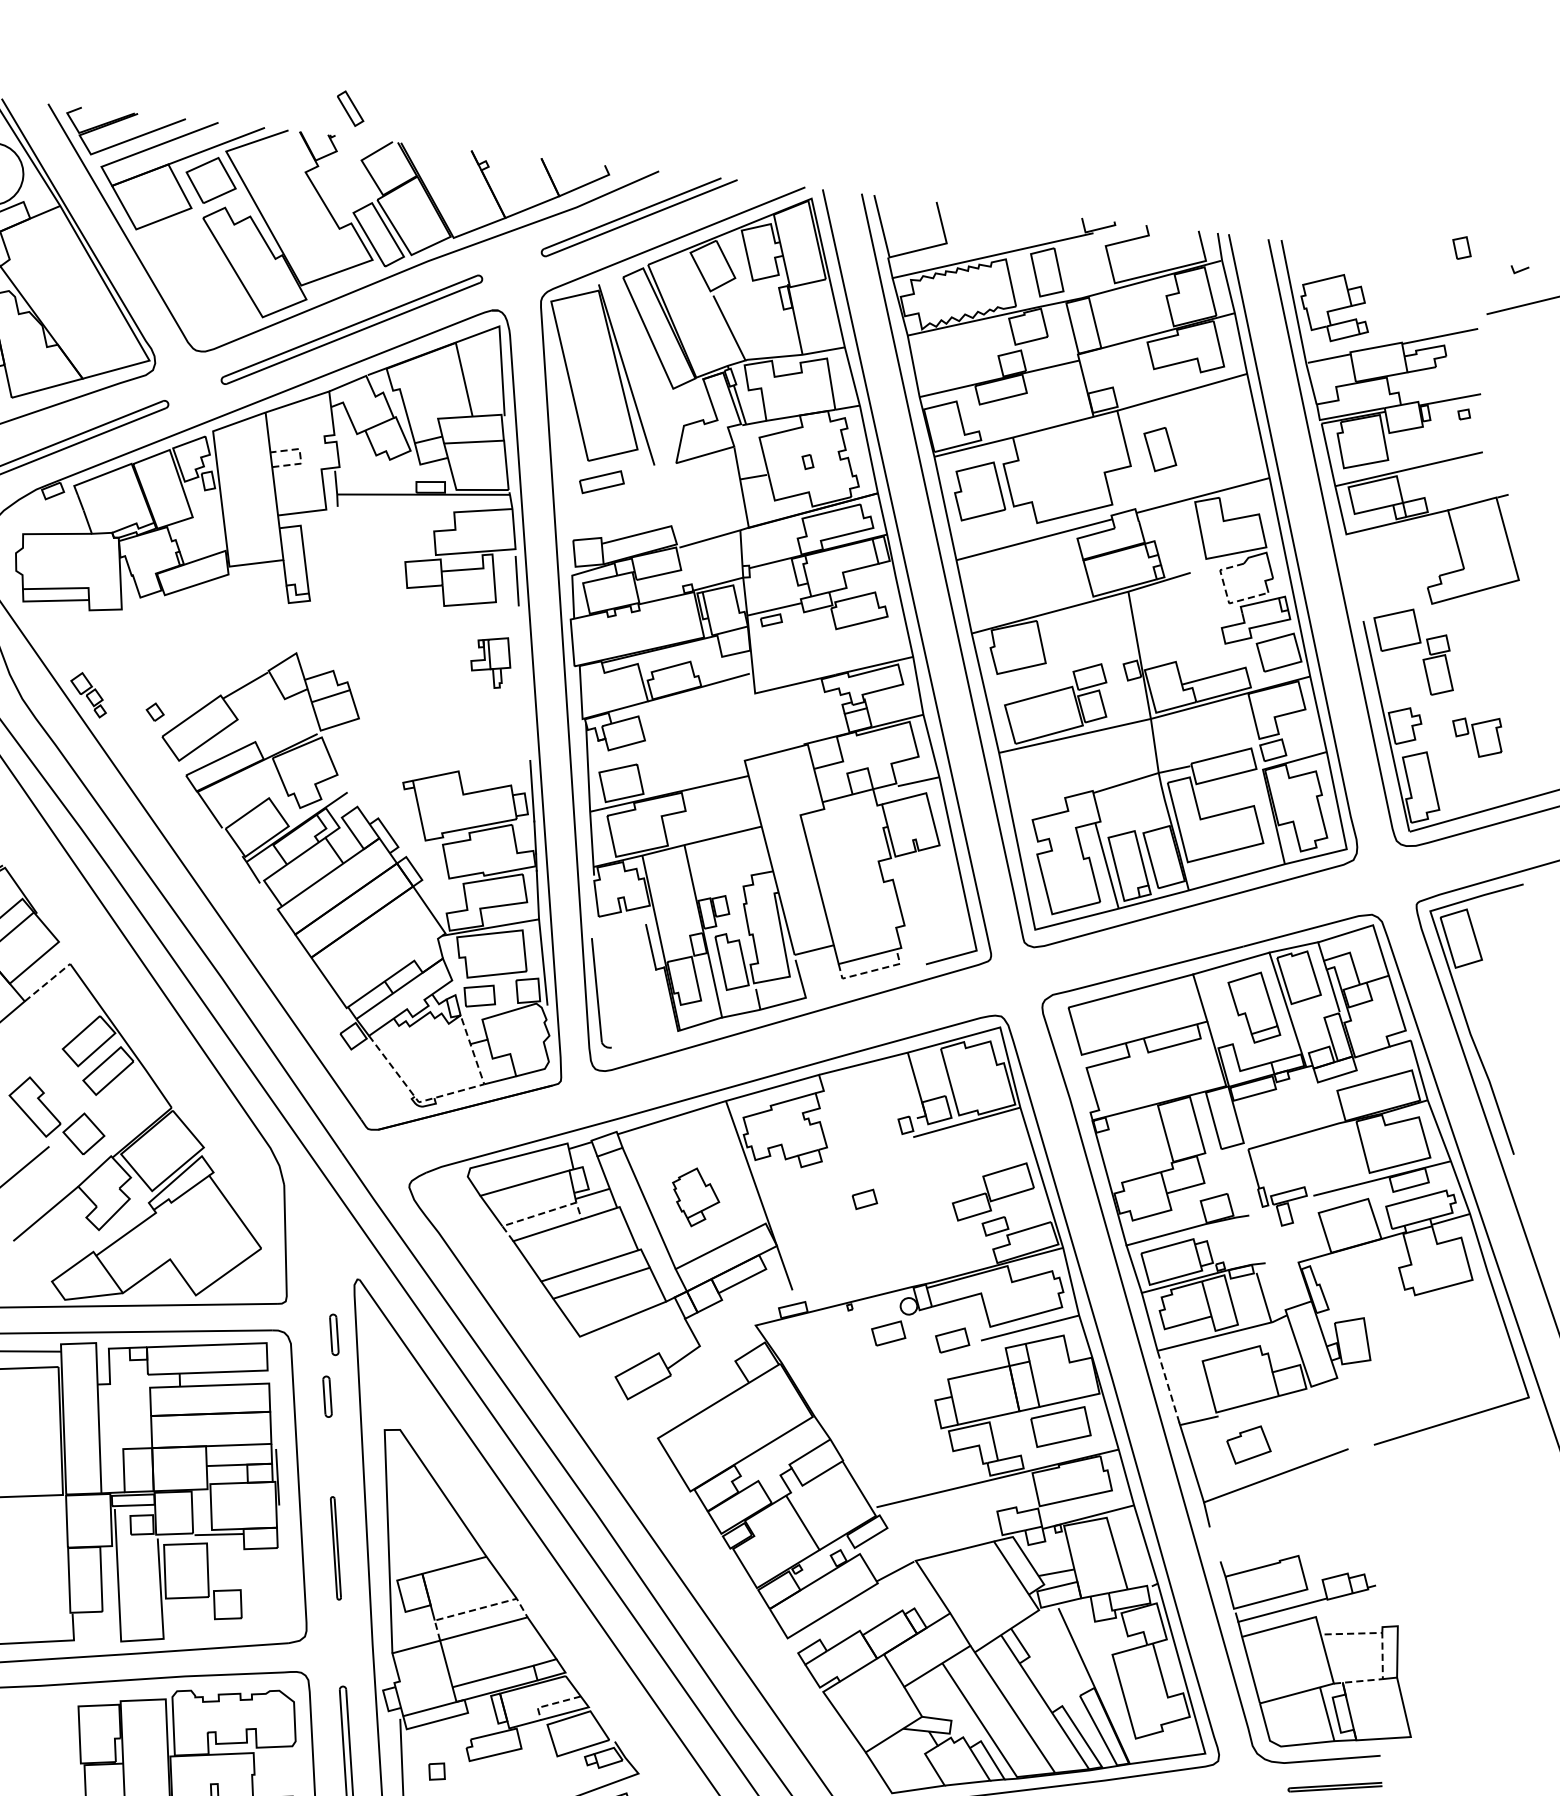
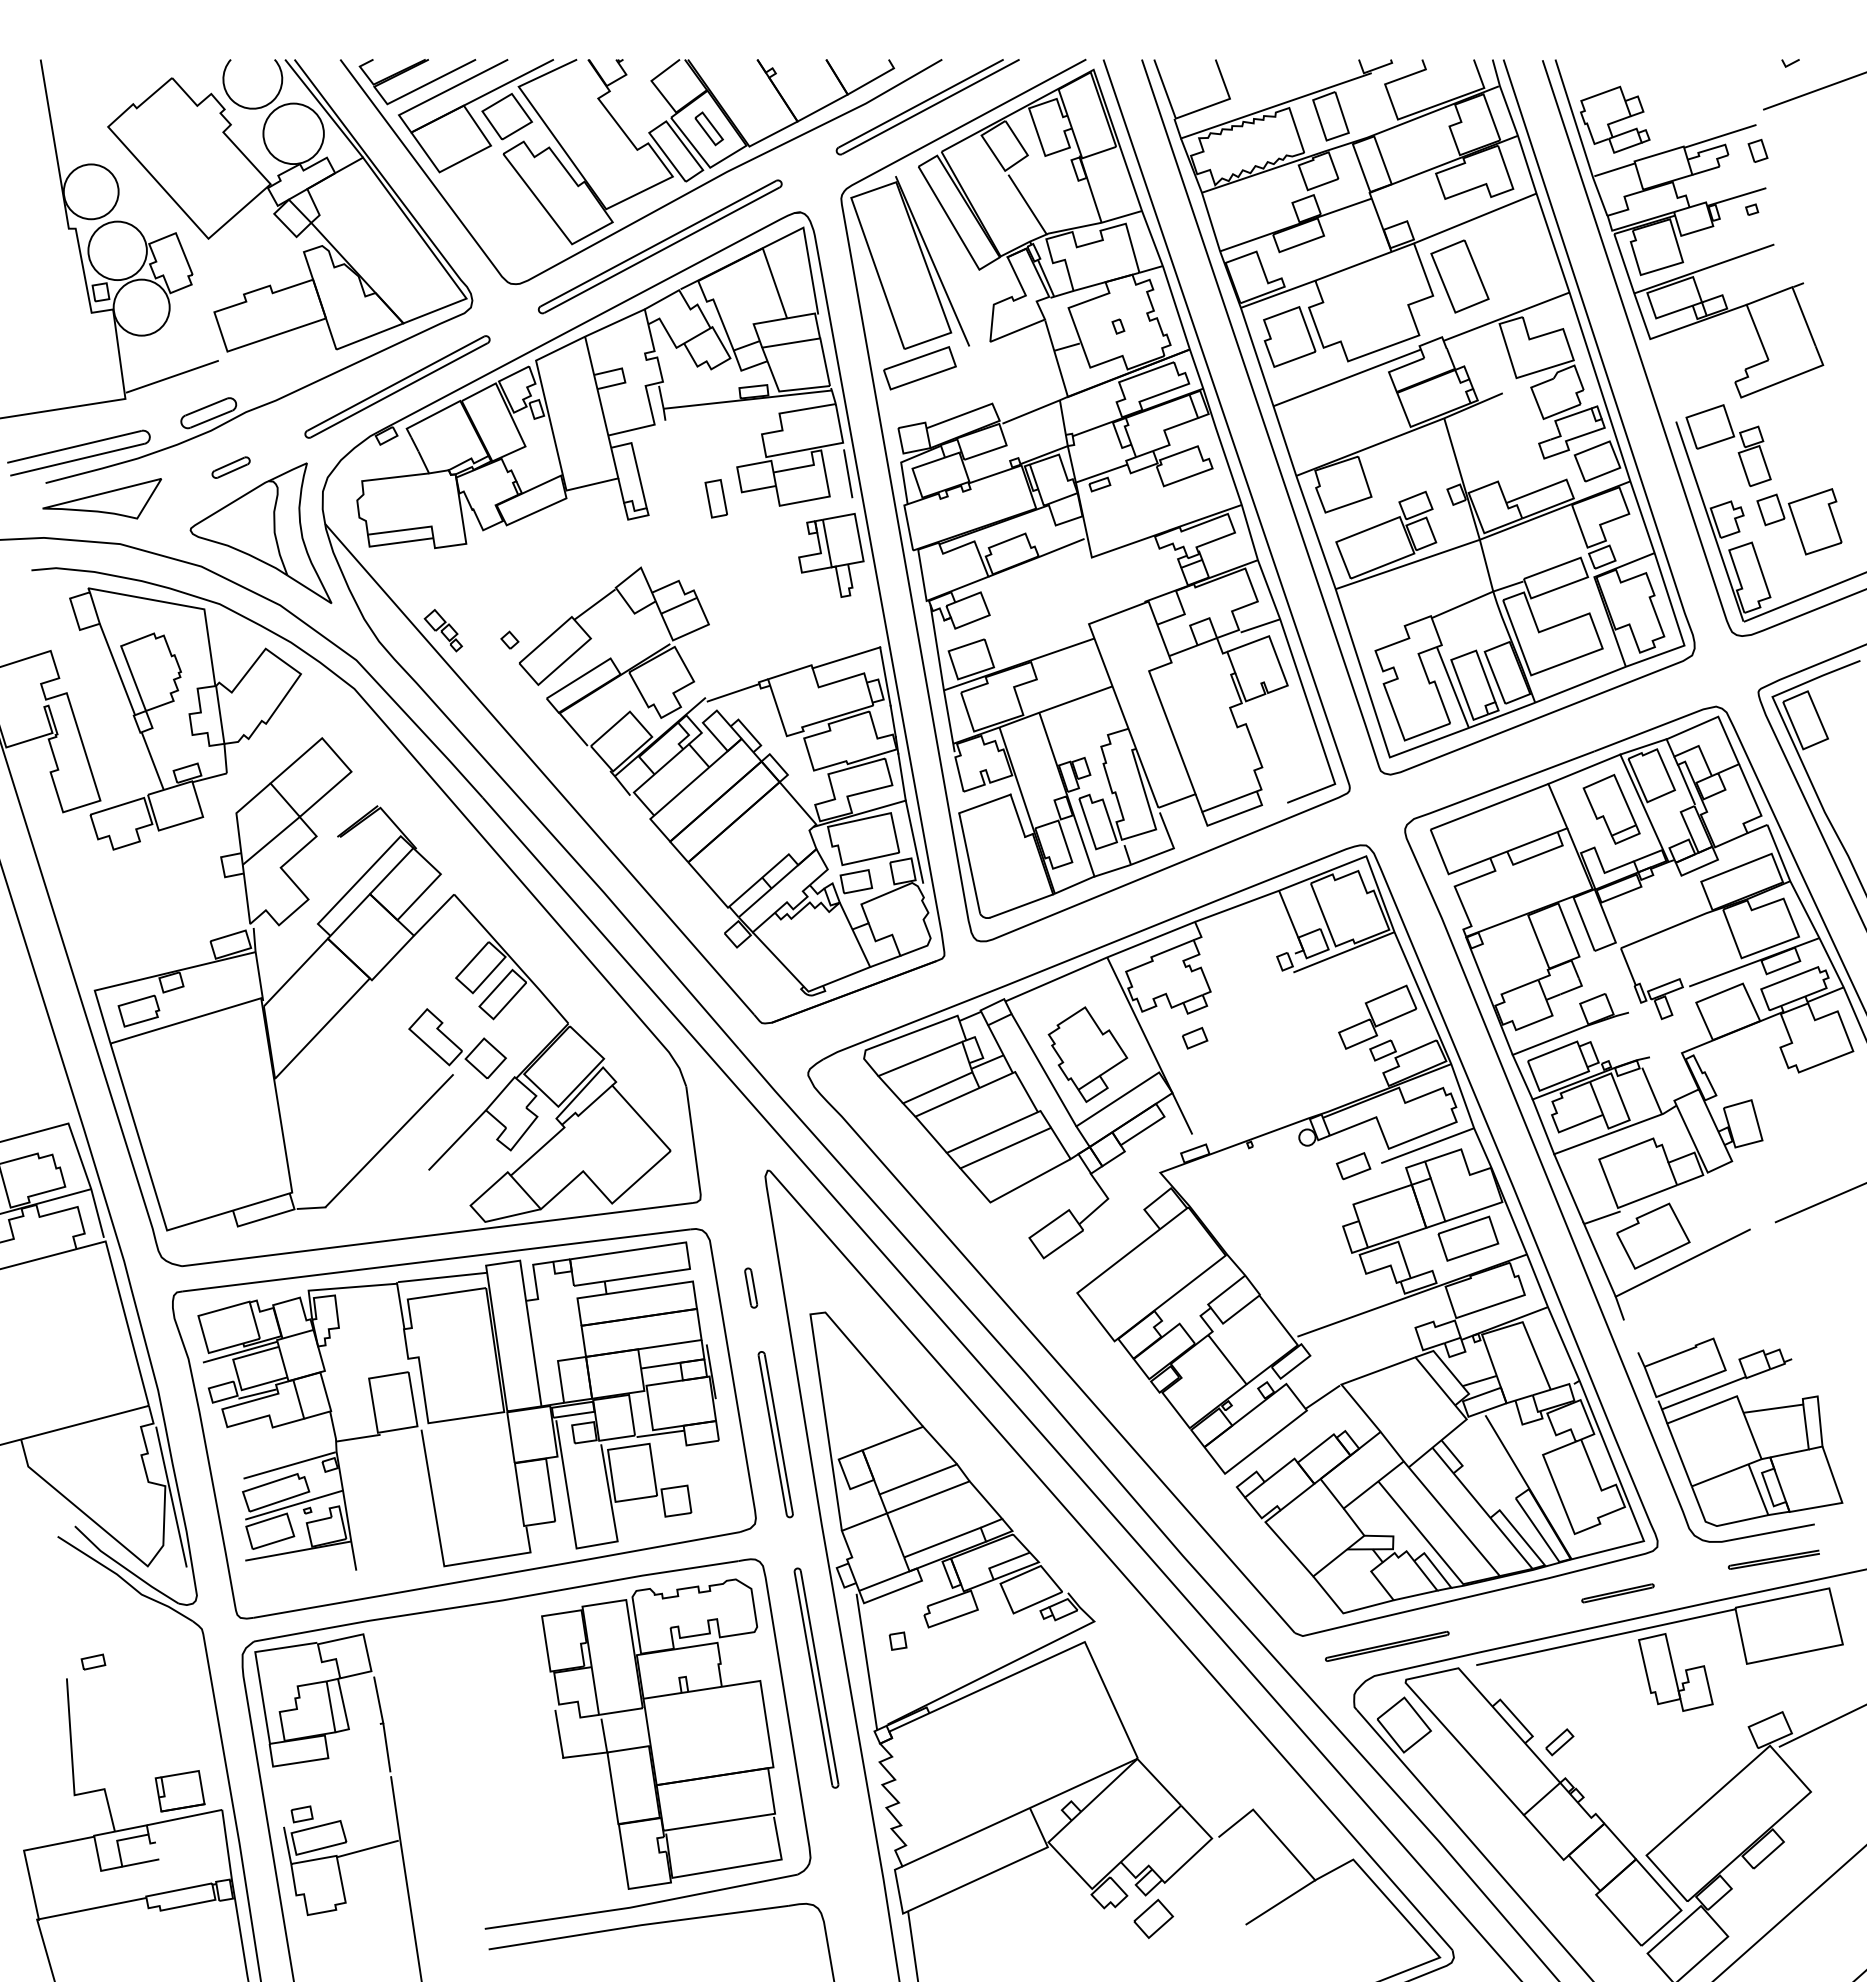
part: (349, 108) -> (708, 128), moved
part: (1461, 247) -> (1757, 150), moved
part: (1159, 449) -> (1459, 276), size x1.67
line: (300, 456) -> (623, 375), dashed -> solid
part: (601, 482) -> (919, 368), size x1.67
part: (379, 591) -> (715, 498), added
line: (1226, 594) -> (1540, 410), dashed -> solid
part: (491, 661) -> (831, 554), size x1.67
part: (1477, 736) -> (1799, 521), size x1.67
line: (494, 767) -> (846, 657), added
line: (376, 790) -> (733, 692), added
line: (618, 931) -> (984, 803), added
line: (872, 971) -> (1235, 815), dashed -> solid
line: (47, 983) -> (434, 915), dashed -> solid
line: (644, 1038) -> (1021, 905), added
line: (447, 1095) -> (835, 981), dashed -> solid
part: (695, 1197) -> (1087, 1054), size x1.67
part: (865, 1198) -> (1195, 1037), moved
line: (539, 1214) -> (937, 1087), dashed -> solid
part: (888, 1333) -> (1290, 1166), removed
part: (334, 1334) -> (751, 1226), removed
line: (1168, 1387) -> (1568, 1188), dashed -> solid
part: (1249, 1444) -> (1653, 1235), size x1.67
part: (335, 1548) -> (775, 1434), size x1.67
line: (476, 1609) -> (919, 1479), dashed -> solid
line: (1382, 1650) -> (1805, 1421), dashed -> solid
line: (552, 1704) -> (1003, 1563), dashed -> solid

